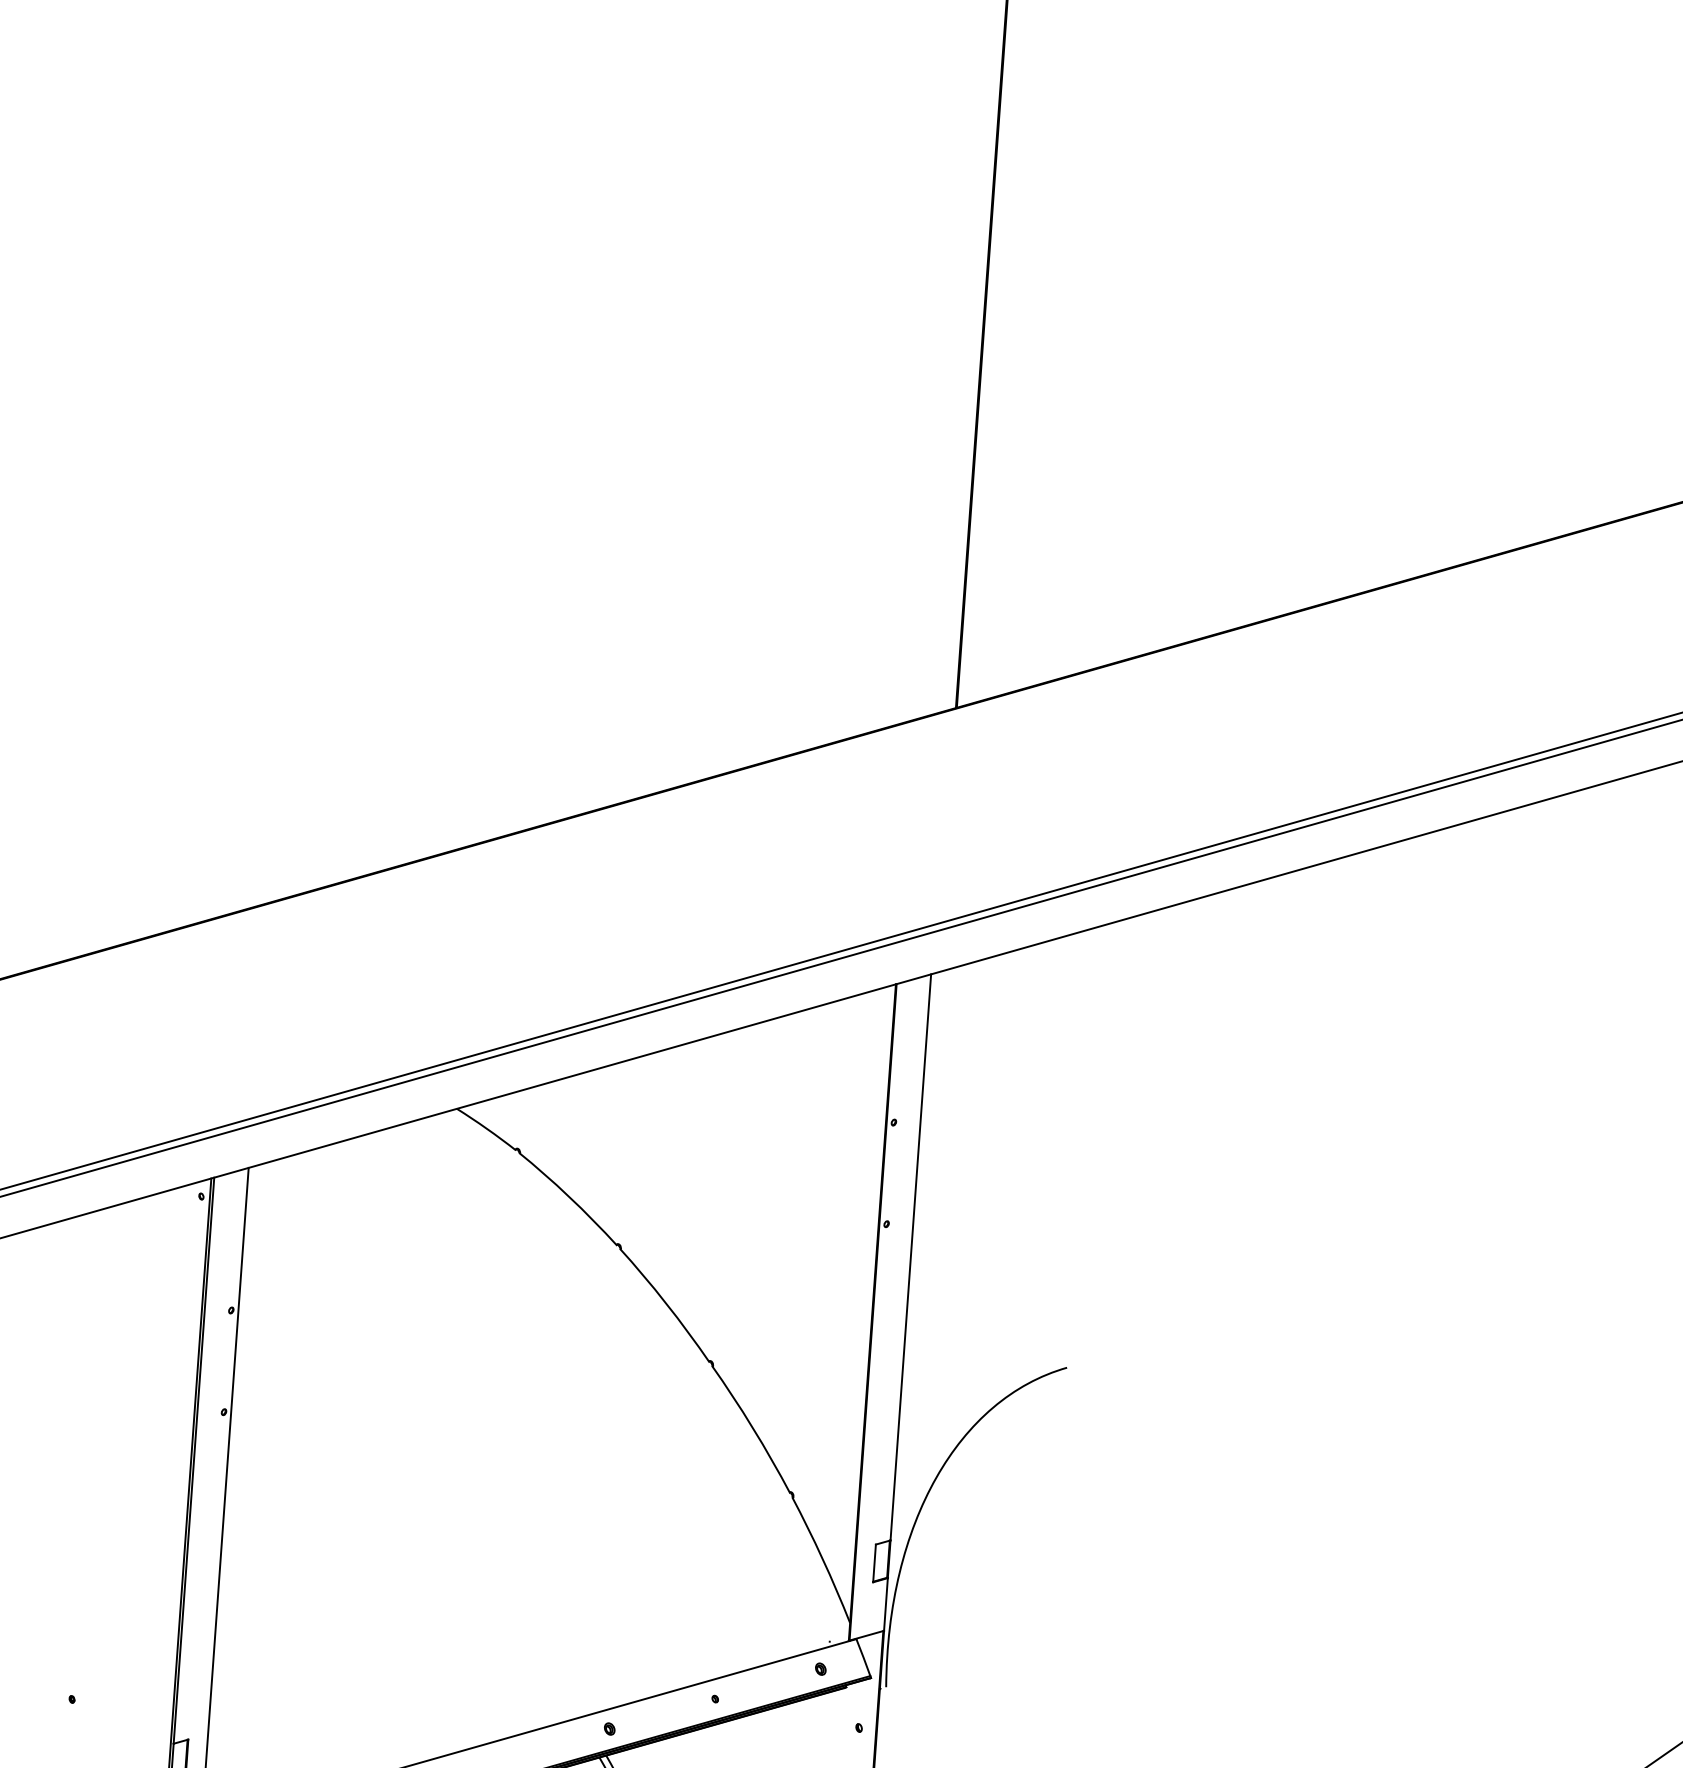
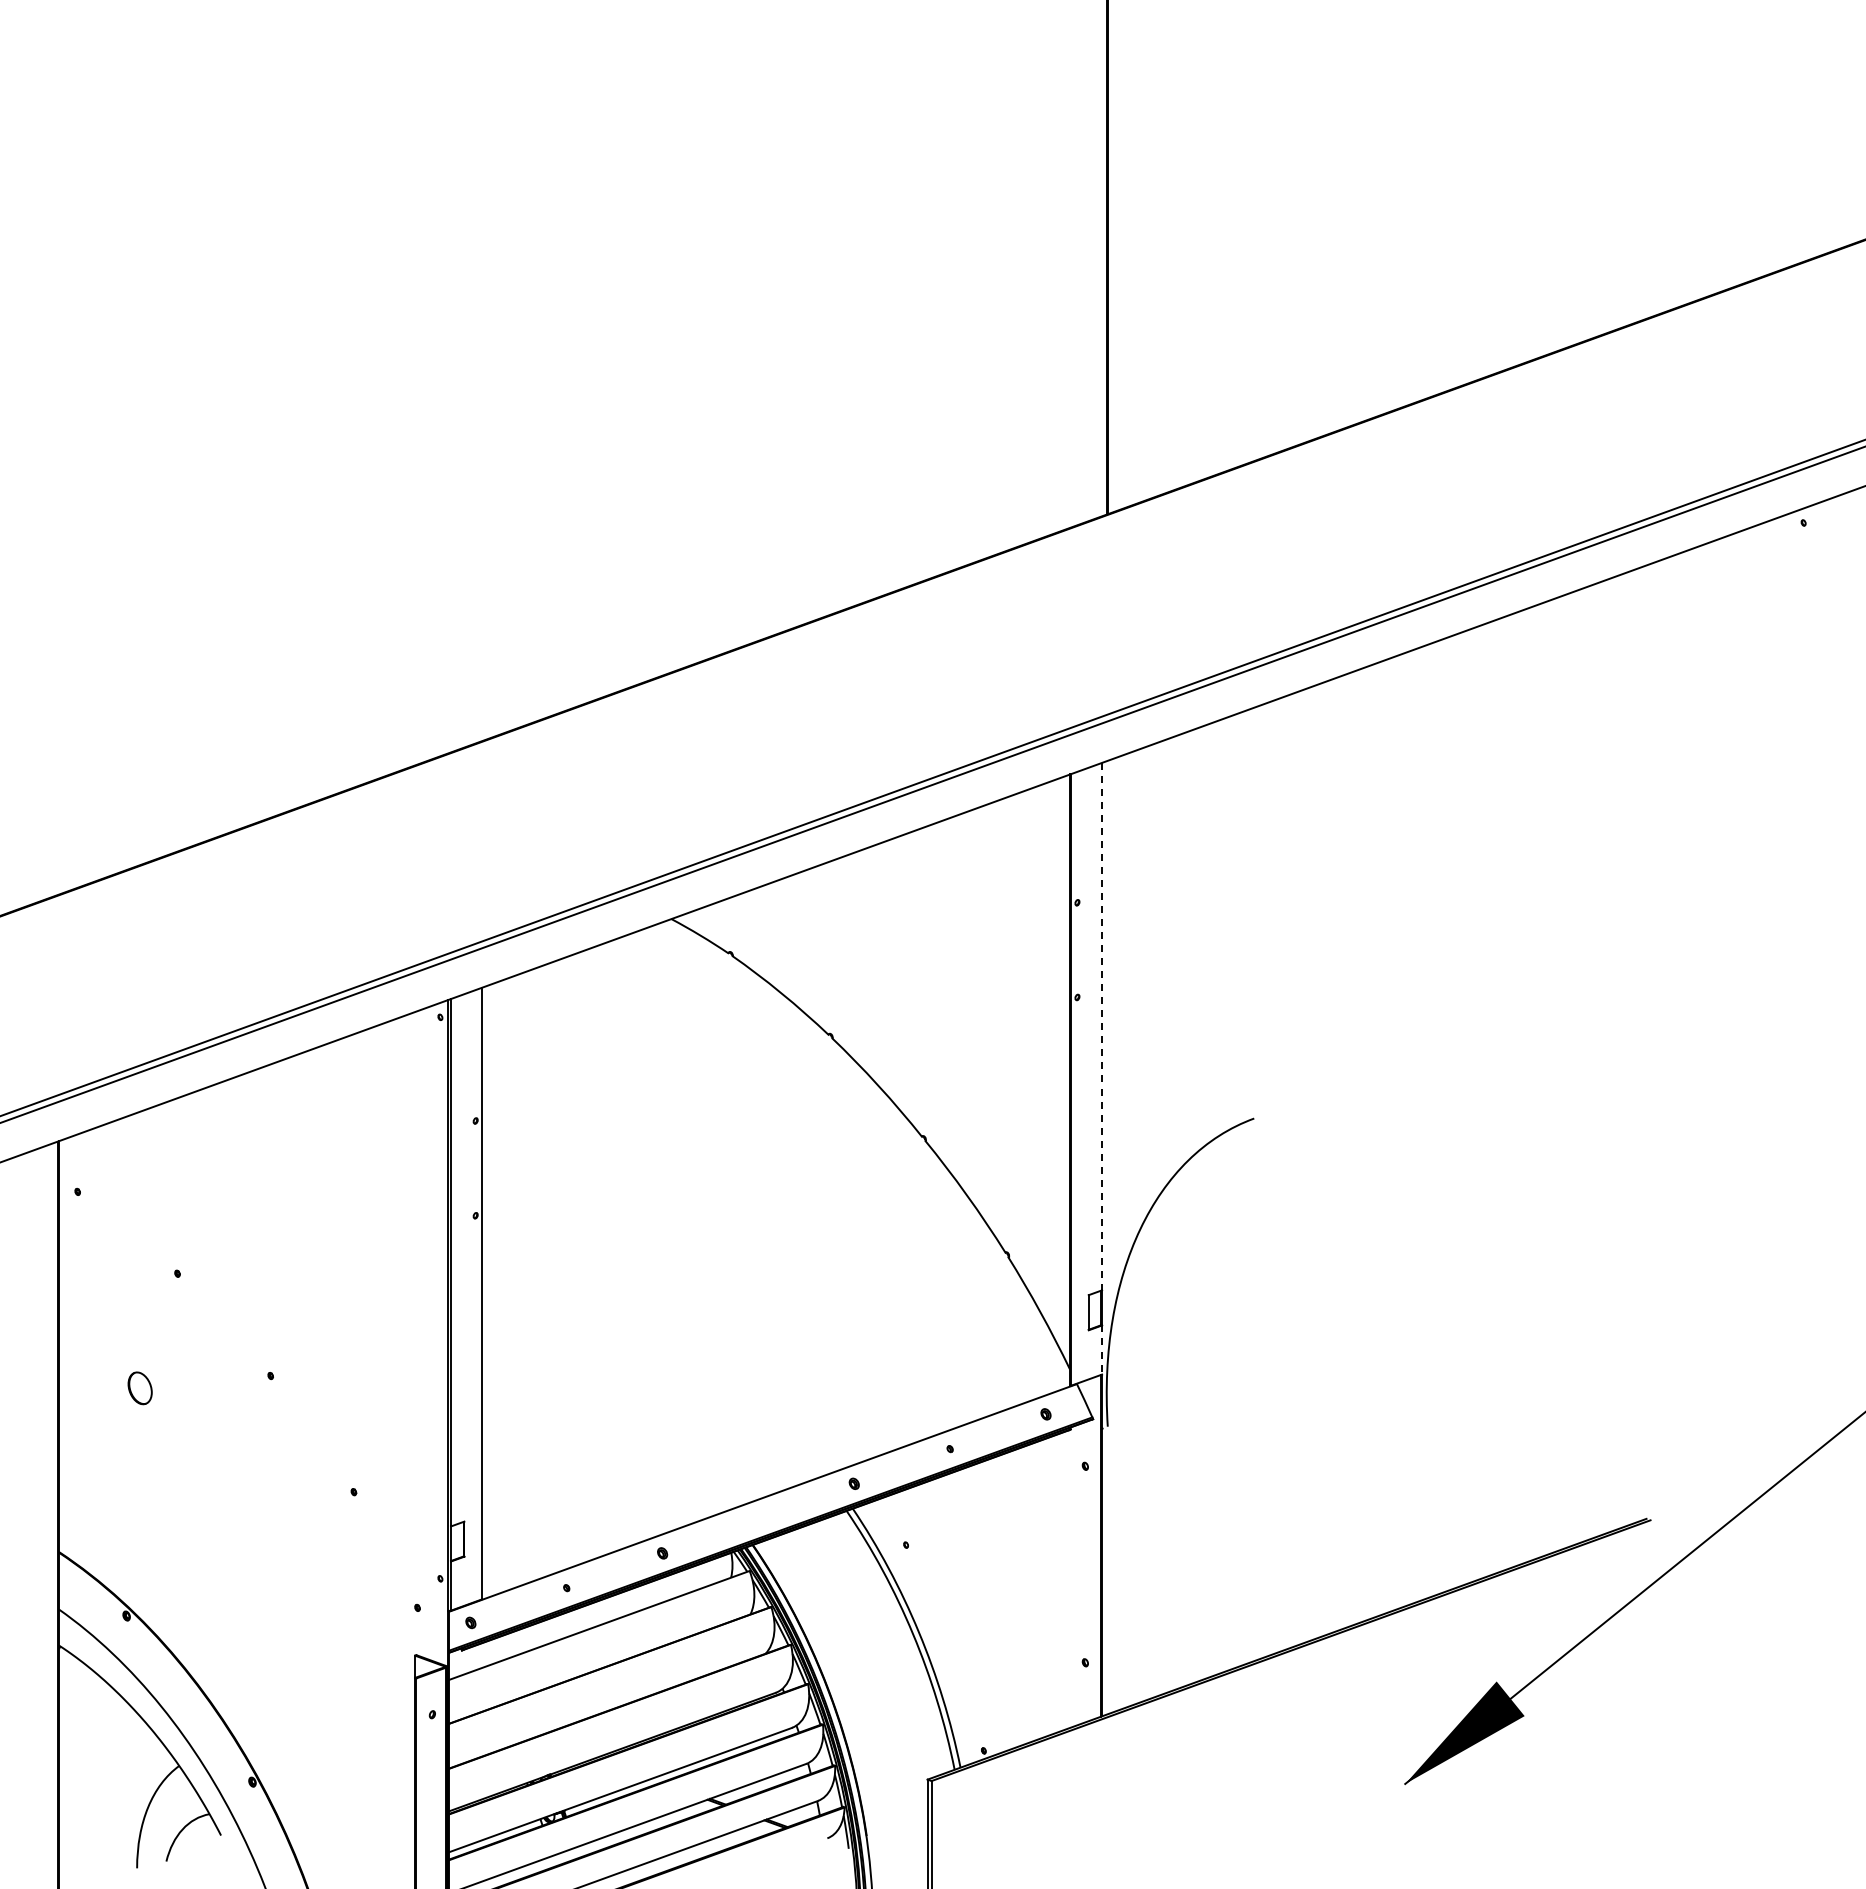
line: (911, 1257) -> (1102, 1026), solid -> dashed
line: (886, 1605) -> (1102, 1350), solid -> dashed

